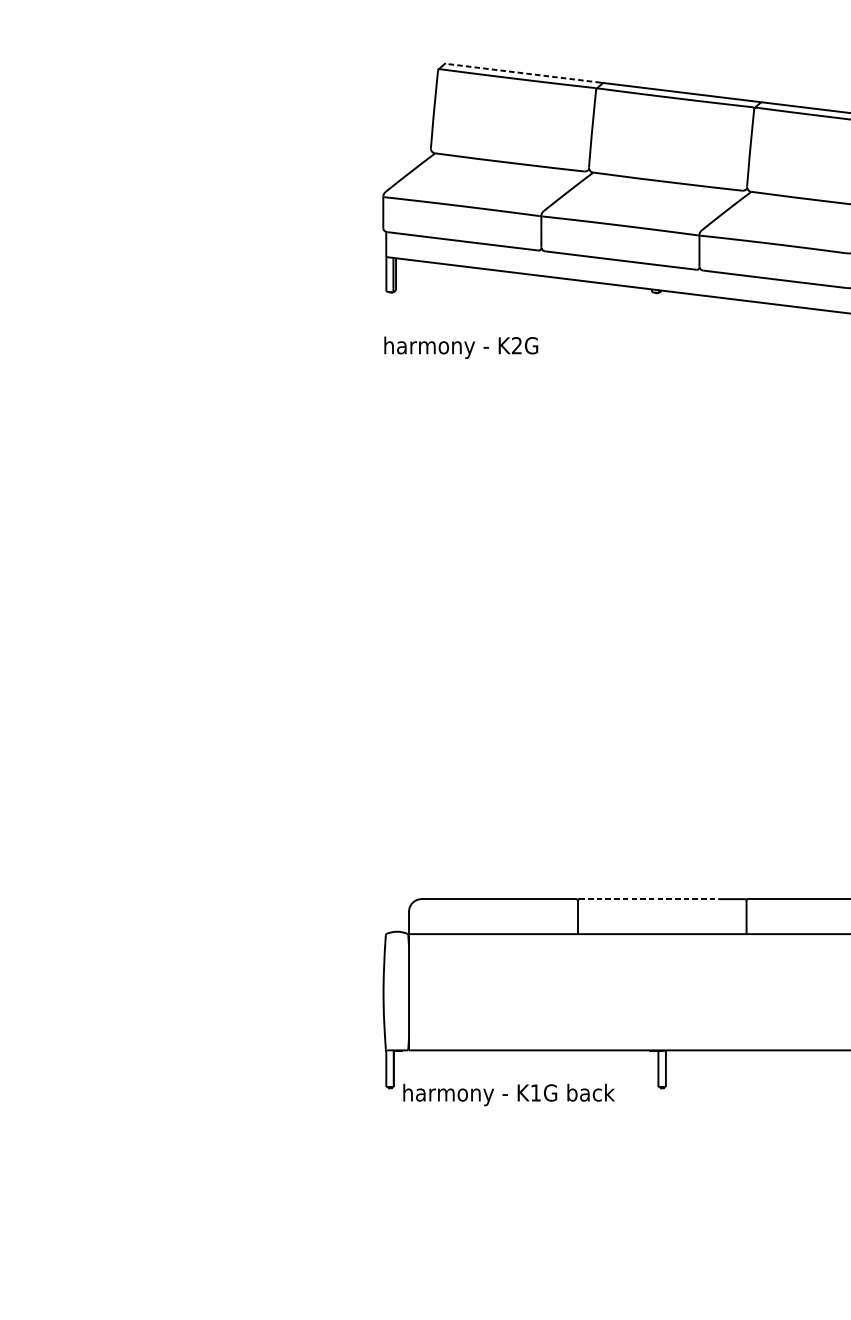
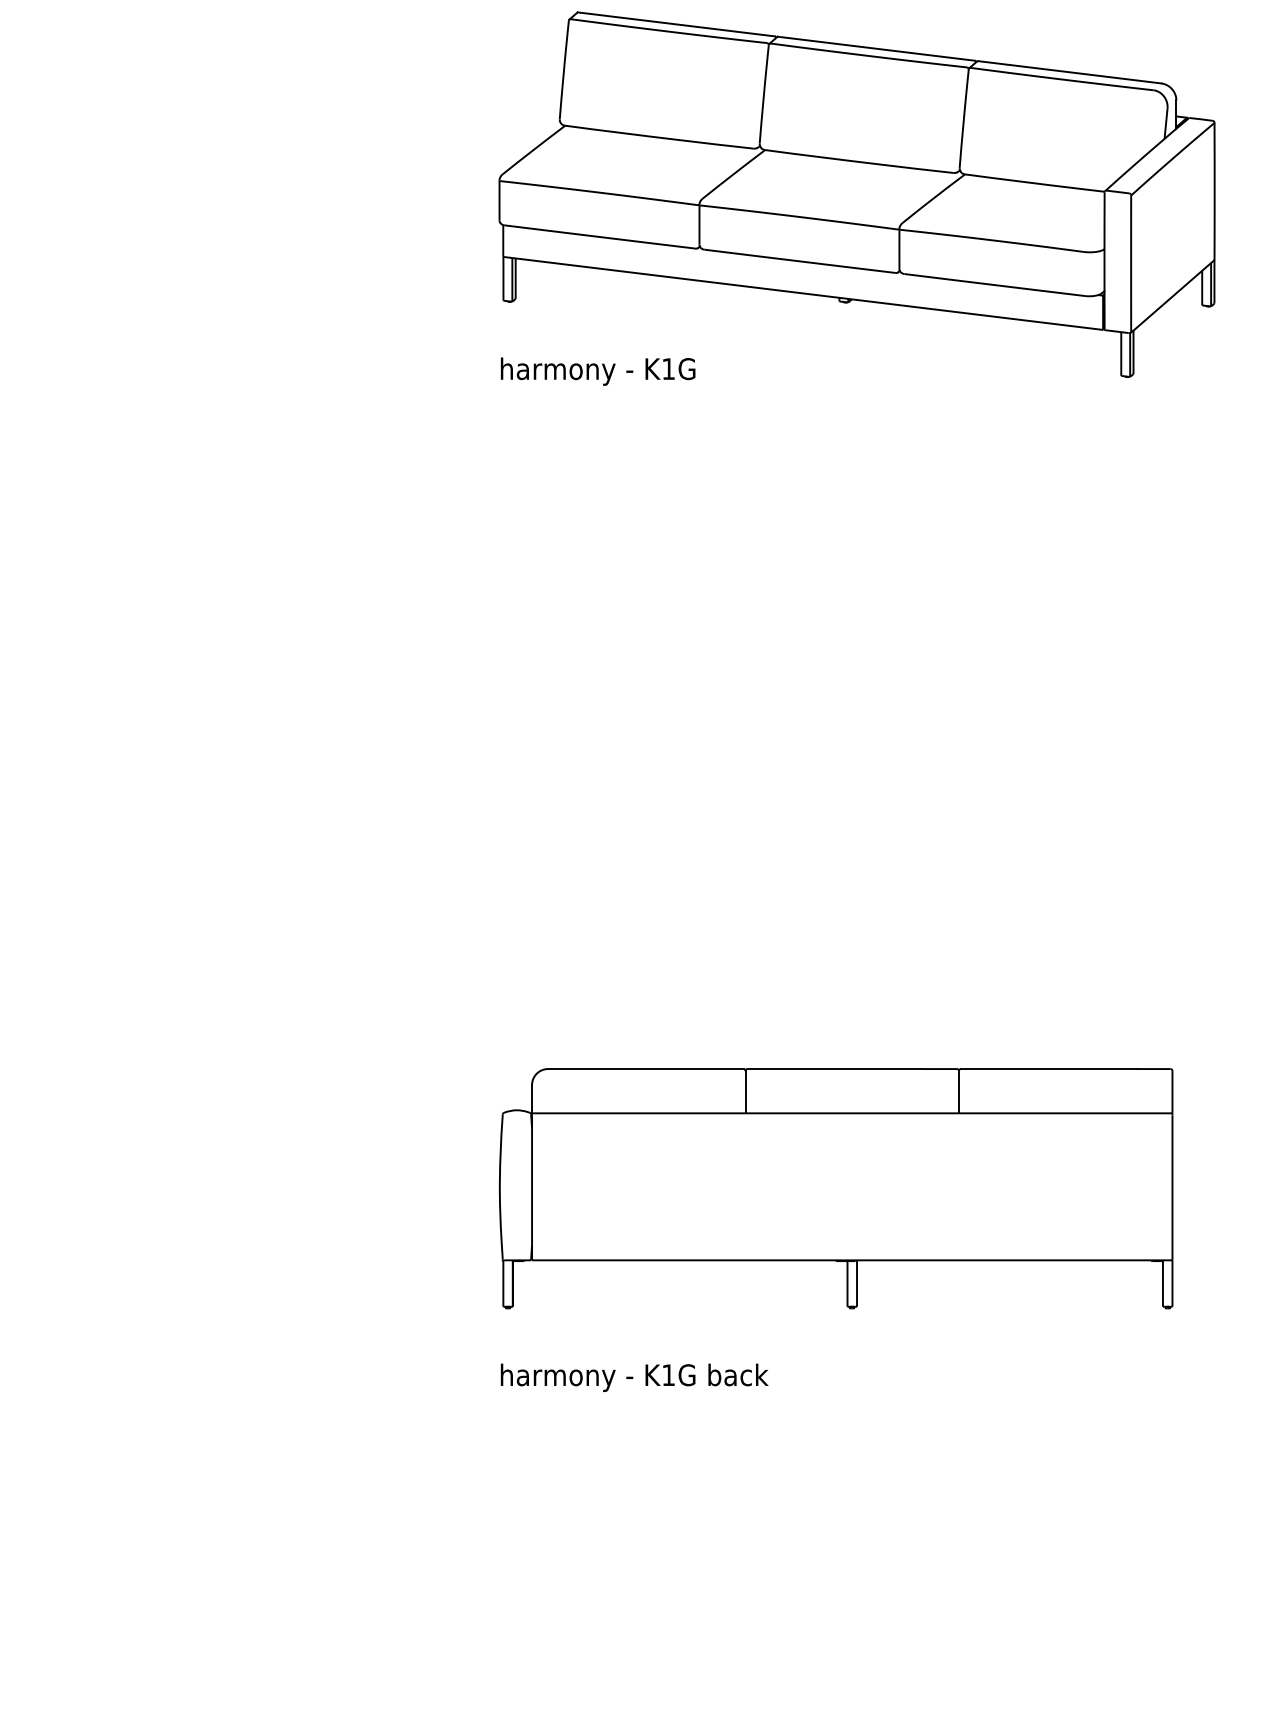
line: (522, 73) -> (675, 24), dashed -> solid
text: (516, 345) -> (668, 368), K2G -> K1G
line: (648, 899) -> (835, 1069), dashed -> solid
text: (508, 1094) -> (634, 1377), moved

